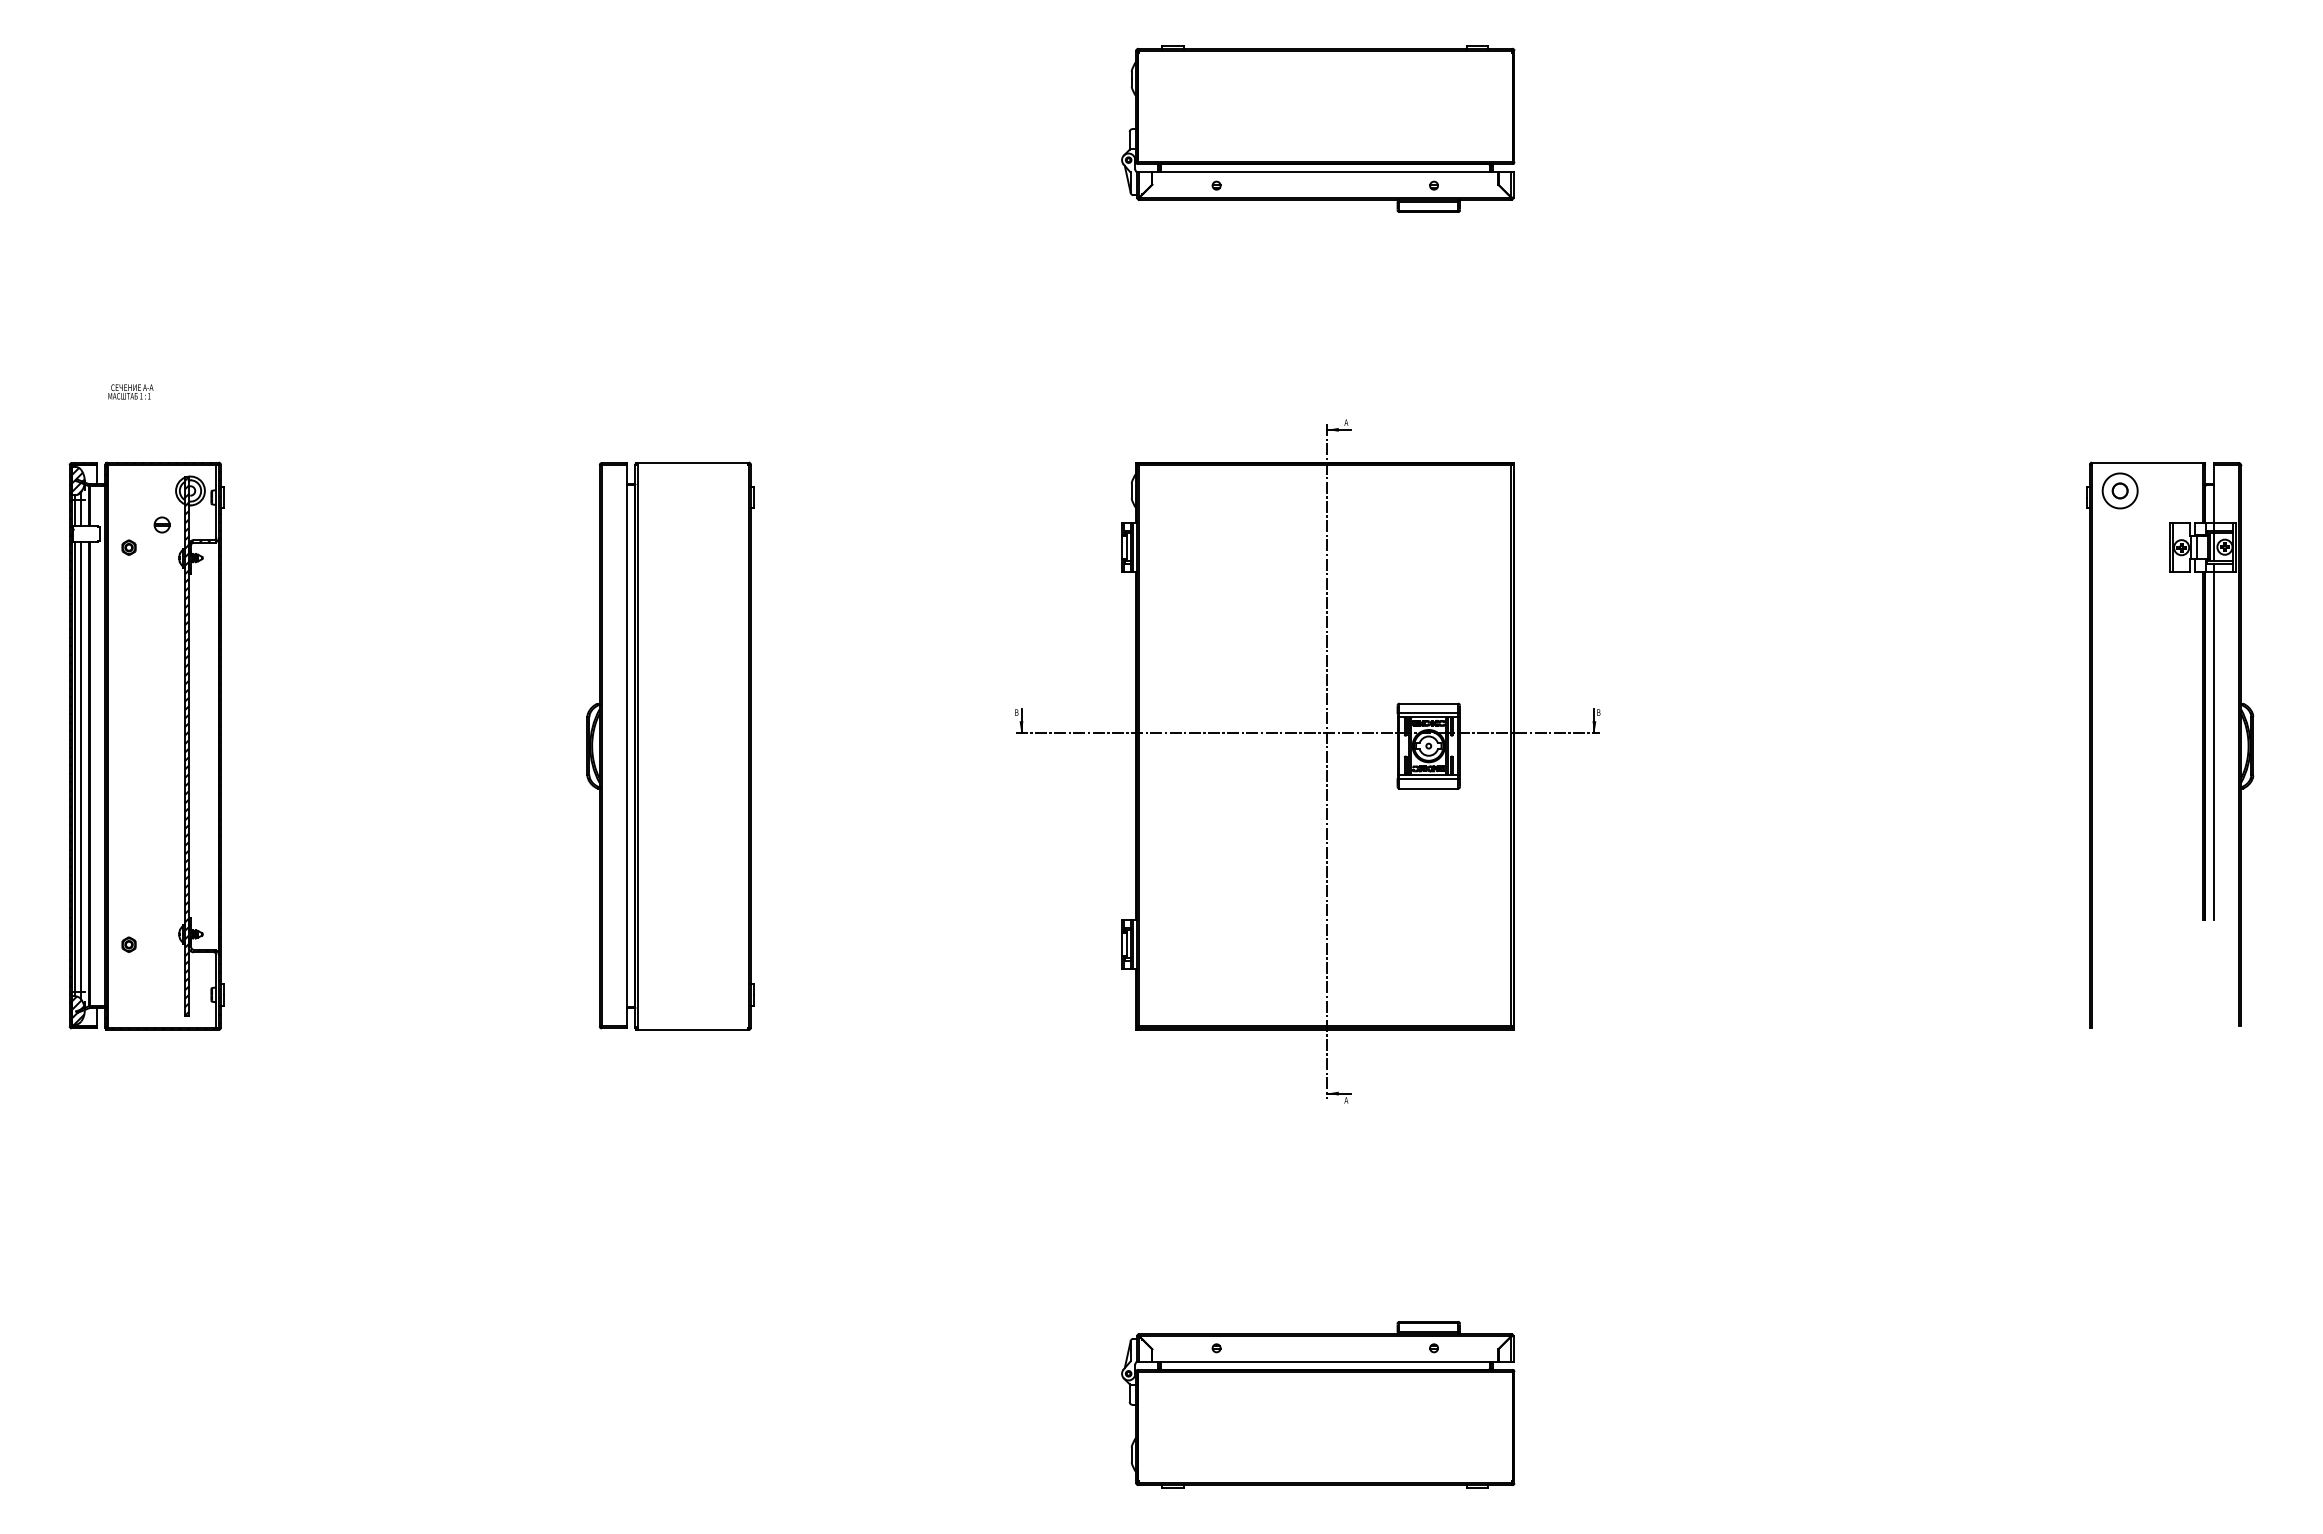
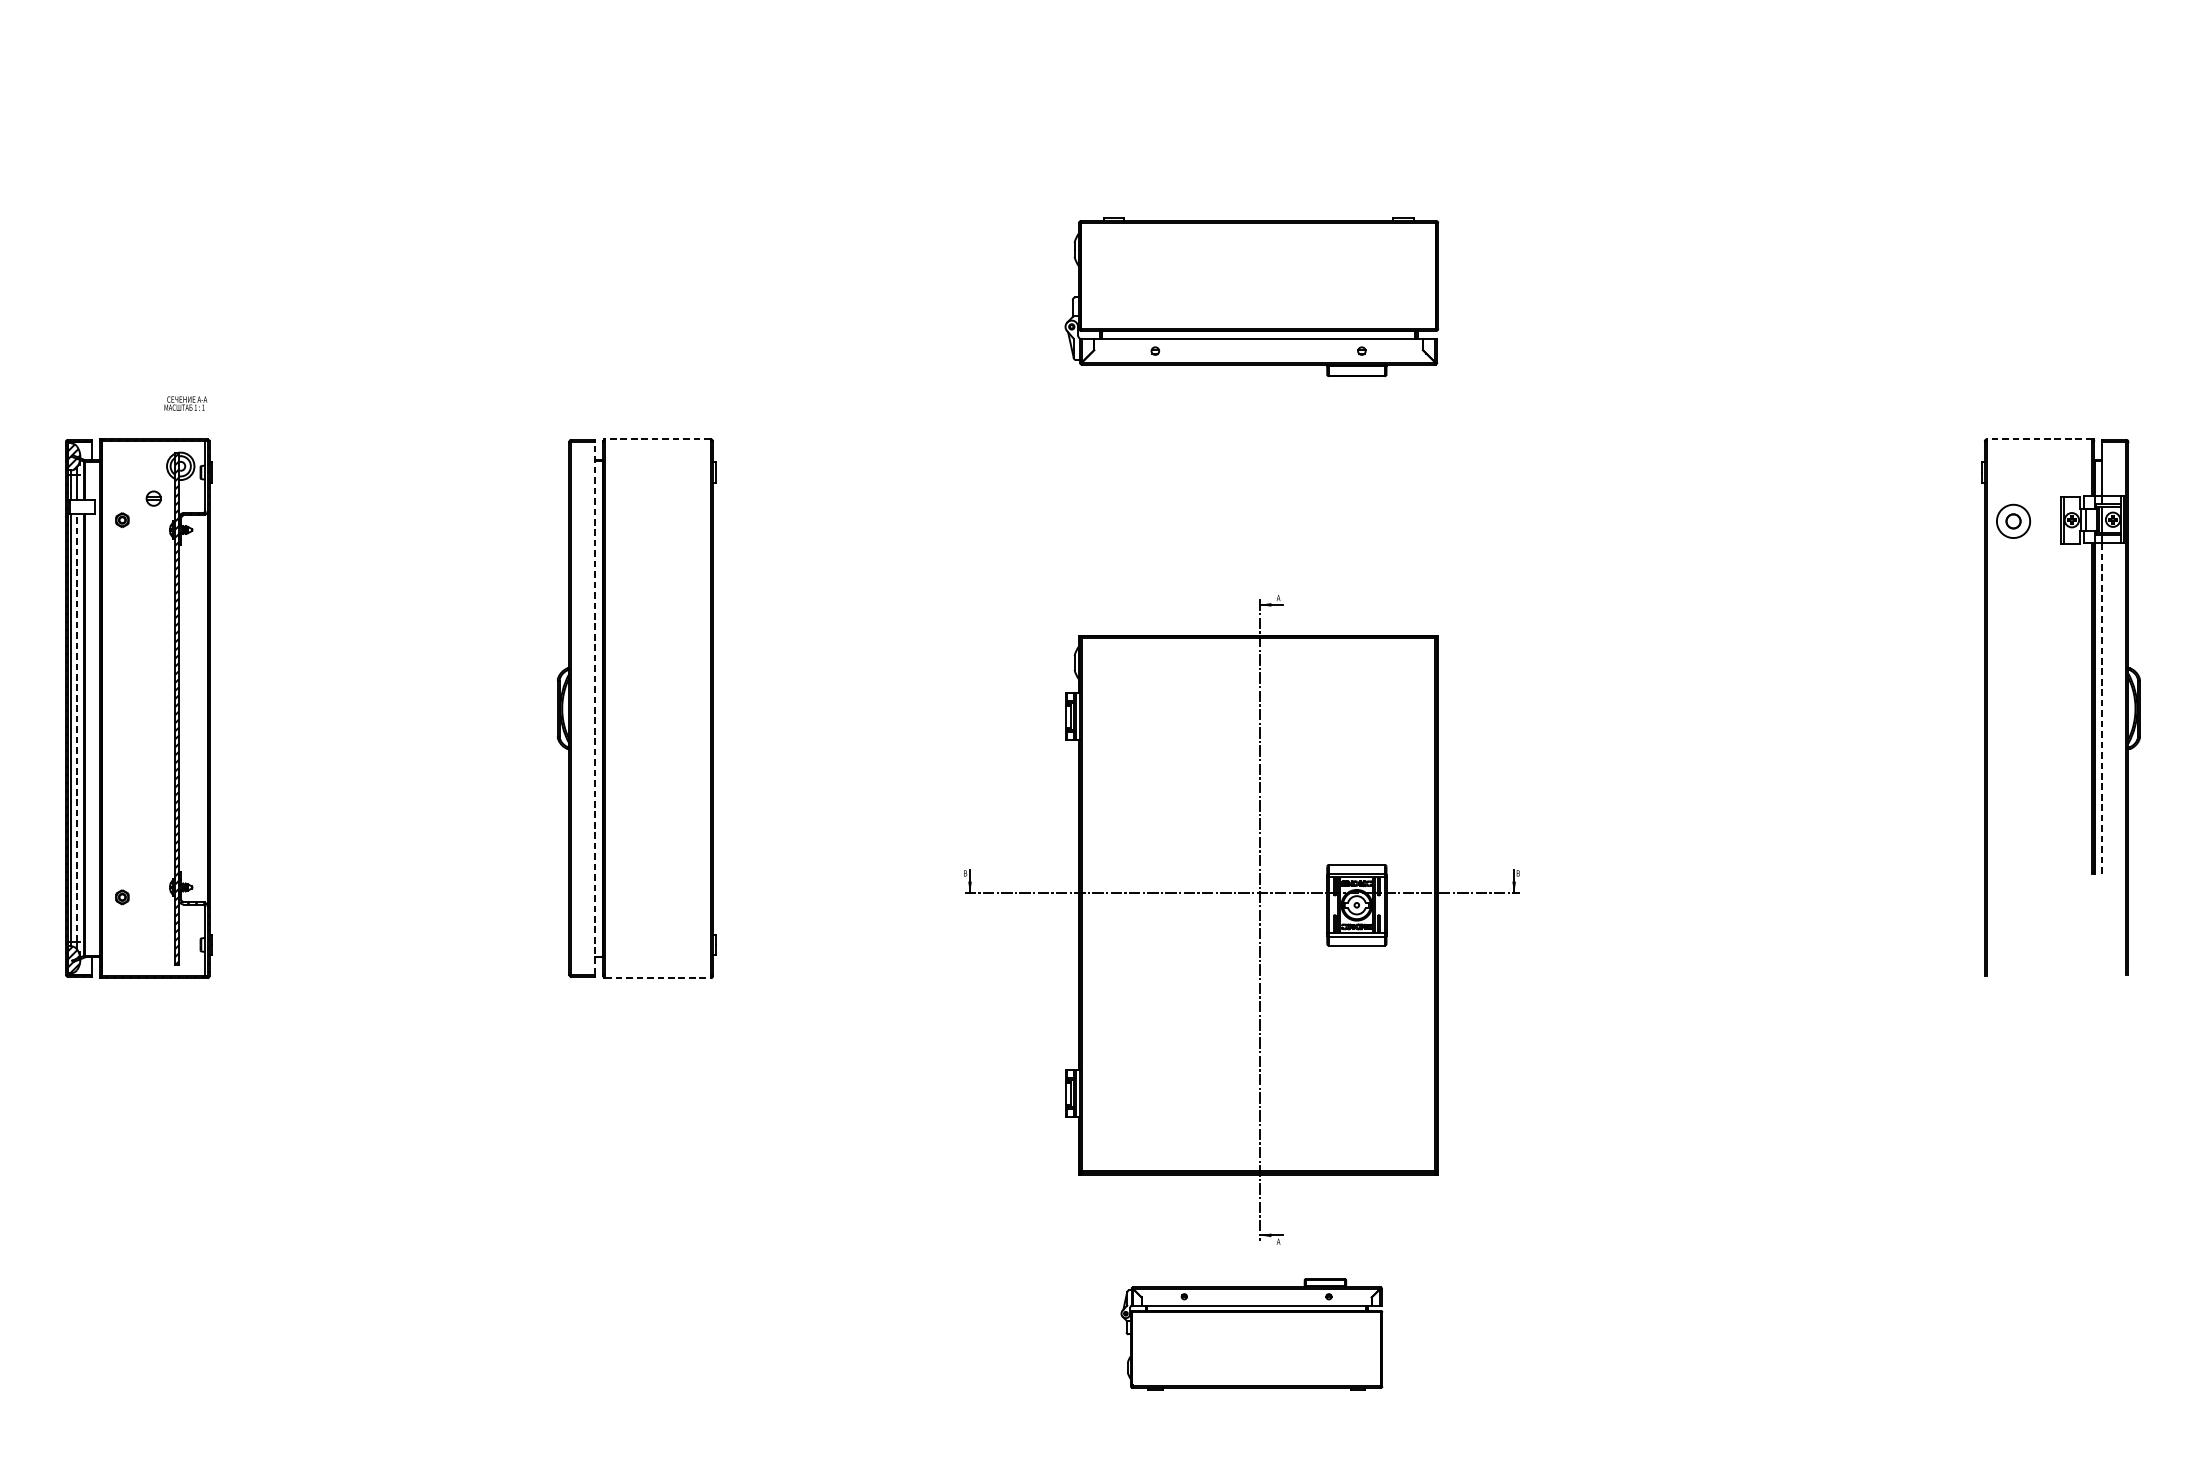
part: (1318, 128) -> (1252, 296), moved
text: (130, 391) -> (185, 403), moved
line: (692, 462) -> (657, 439), solid -> dashed
line: (2147, 462) -> (2039, 439), solid -> dashed
part: (2119, 490) -> (2012, 520), moved
line: (627, 745) -> (595, 708), solid -> dashed
line: (2213, 745) -> (2102, 708), solid -> dashed
part: (1307, 761) -> (1241, 919), moved
line: (81, 766) -> (77, 728), solid -> dashed
line: (693, 1029) -> (658, 977), solid -> dashed
part: (1318, 1404) -> (1252, 1333), size x0.7

